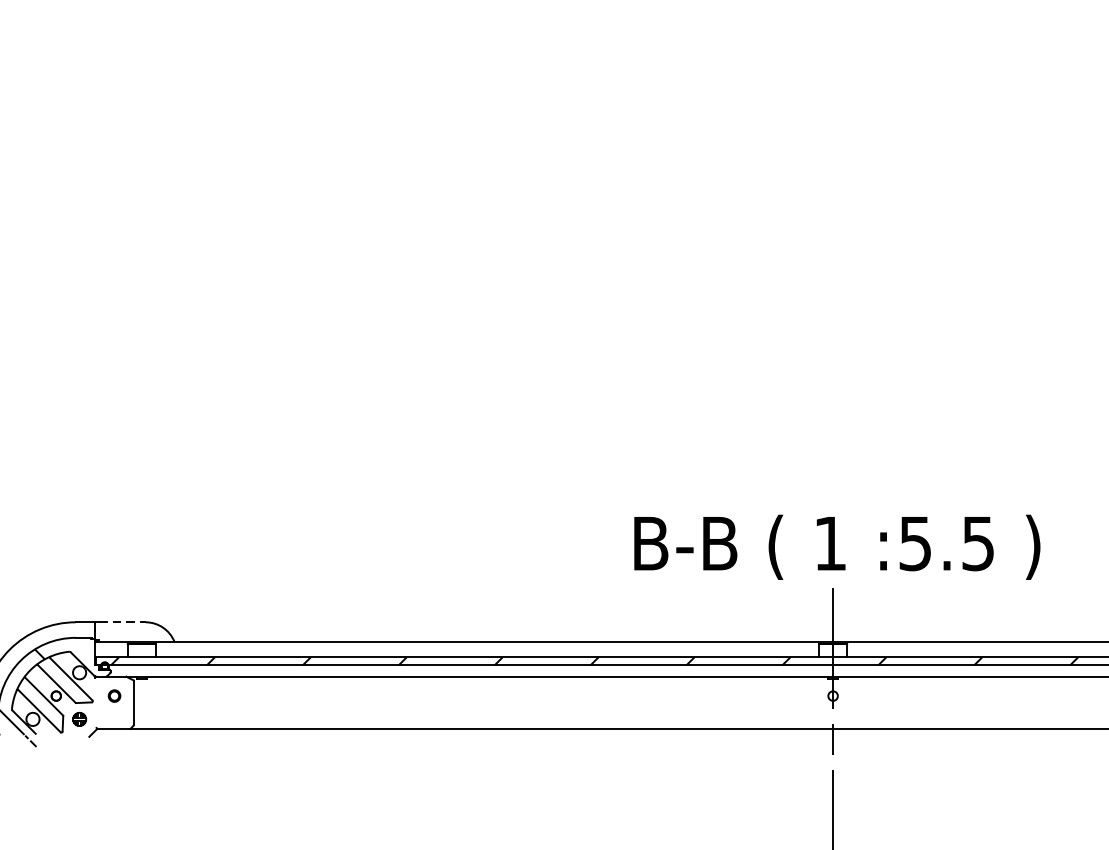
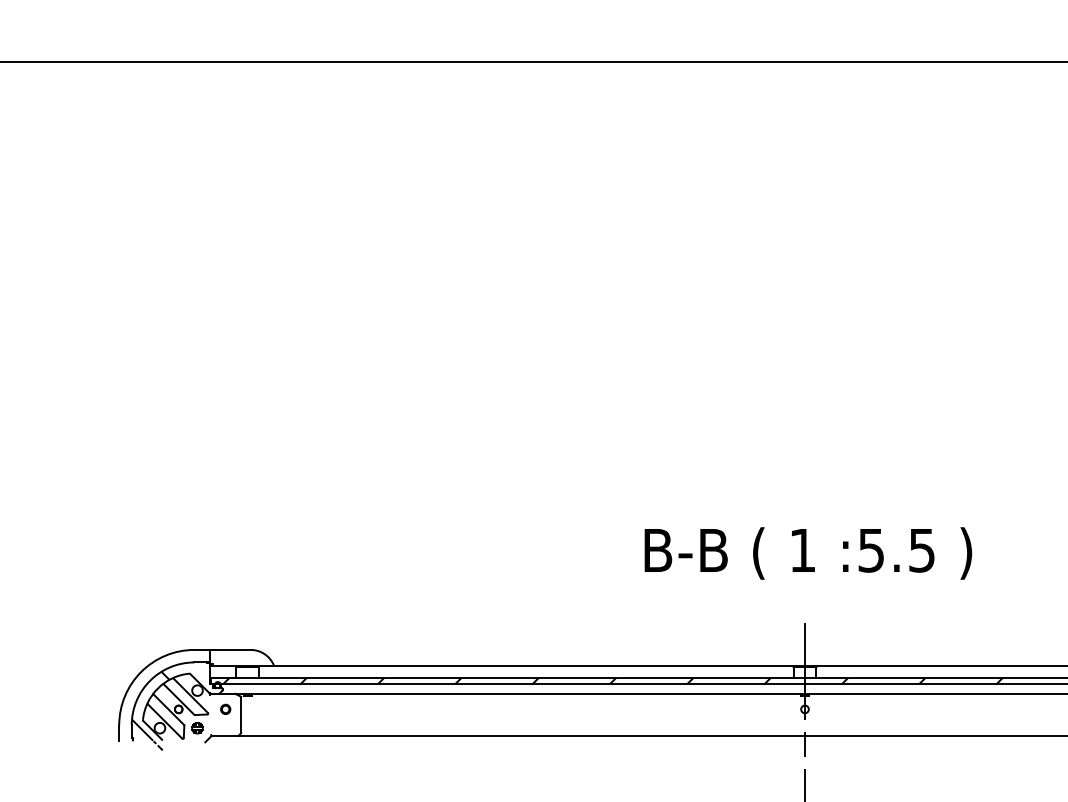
text: (837, 547) -> (808, 553), moved
line: (121, 621) -> (231, 649), dashed -> solid

